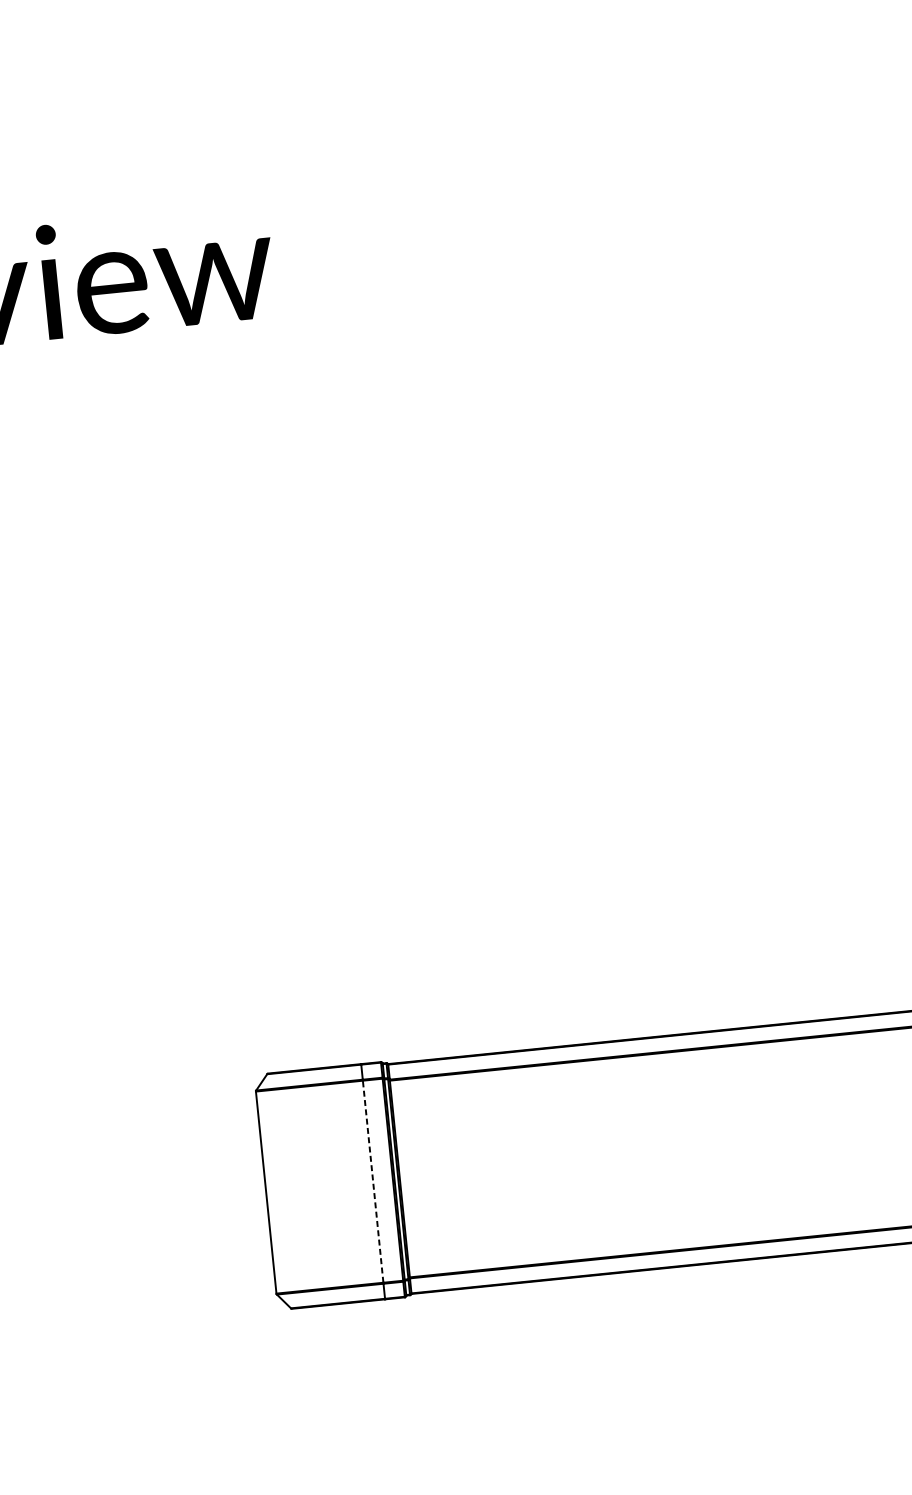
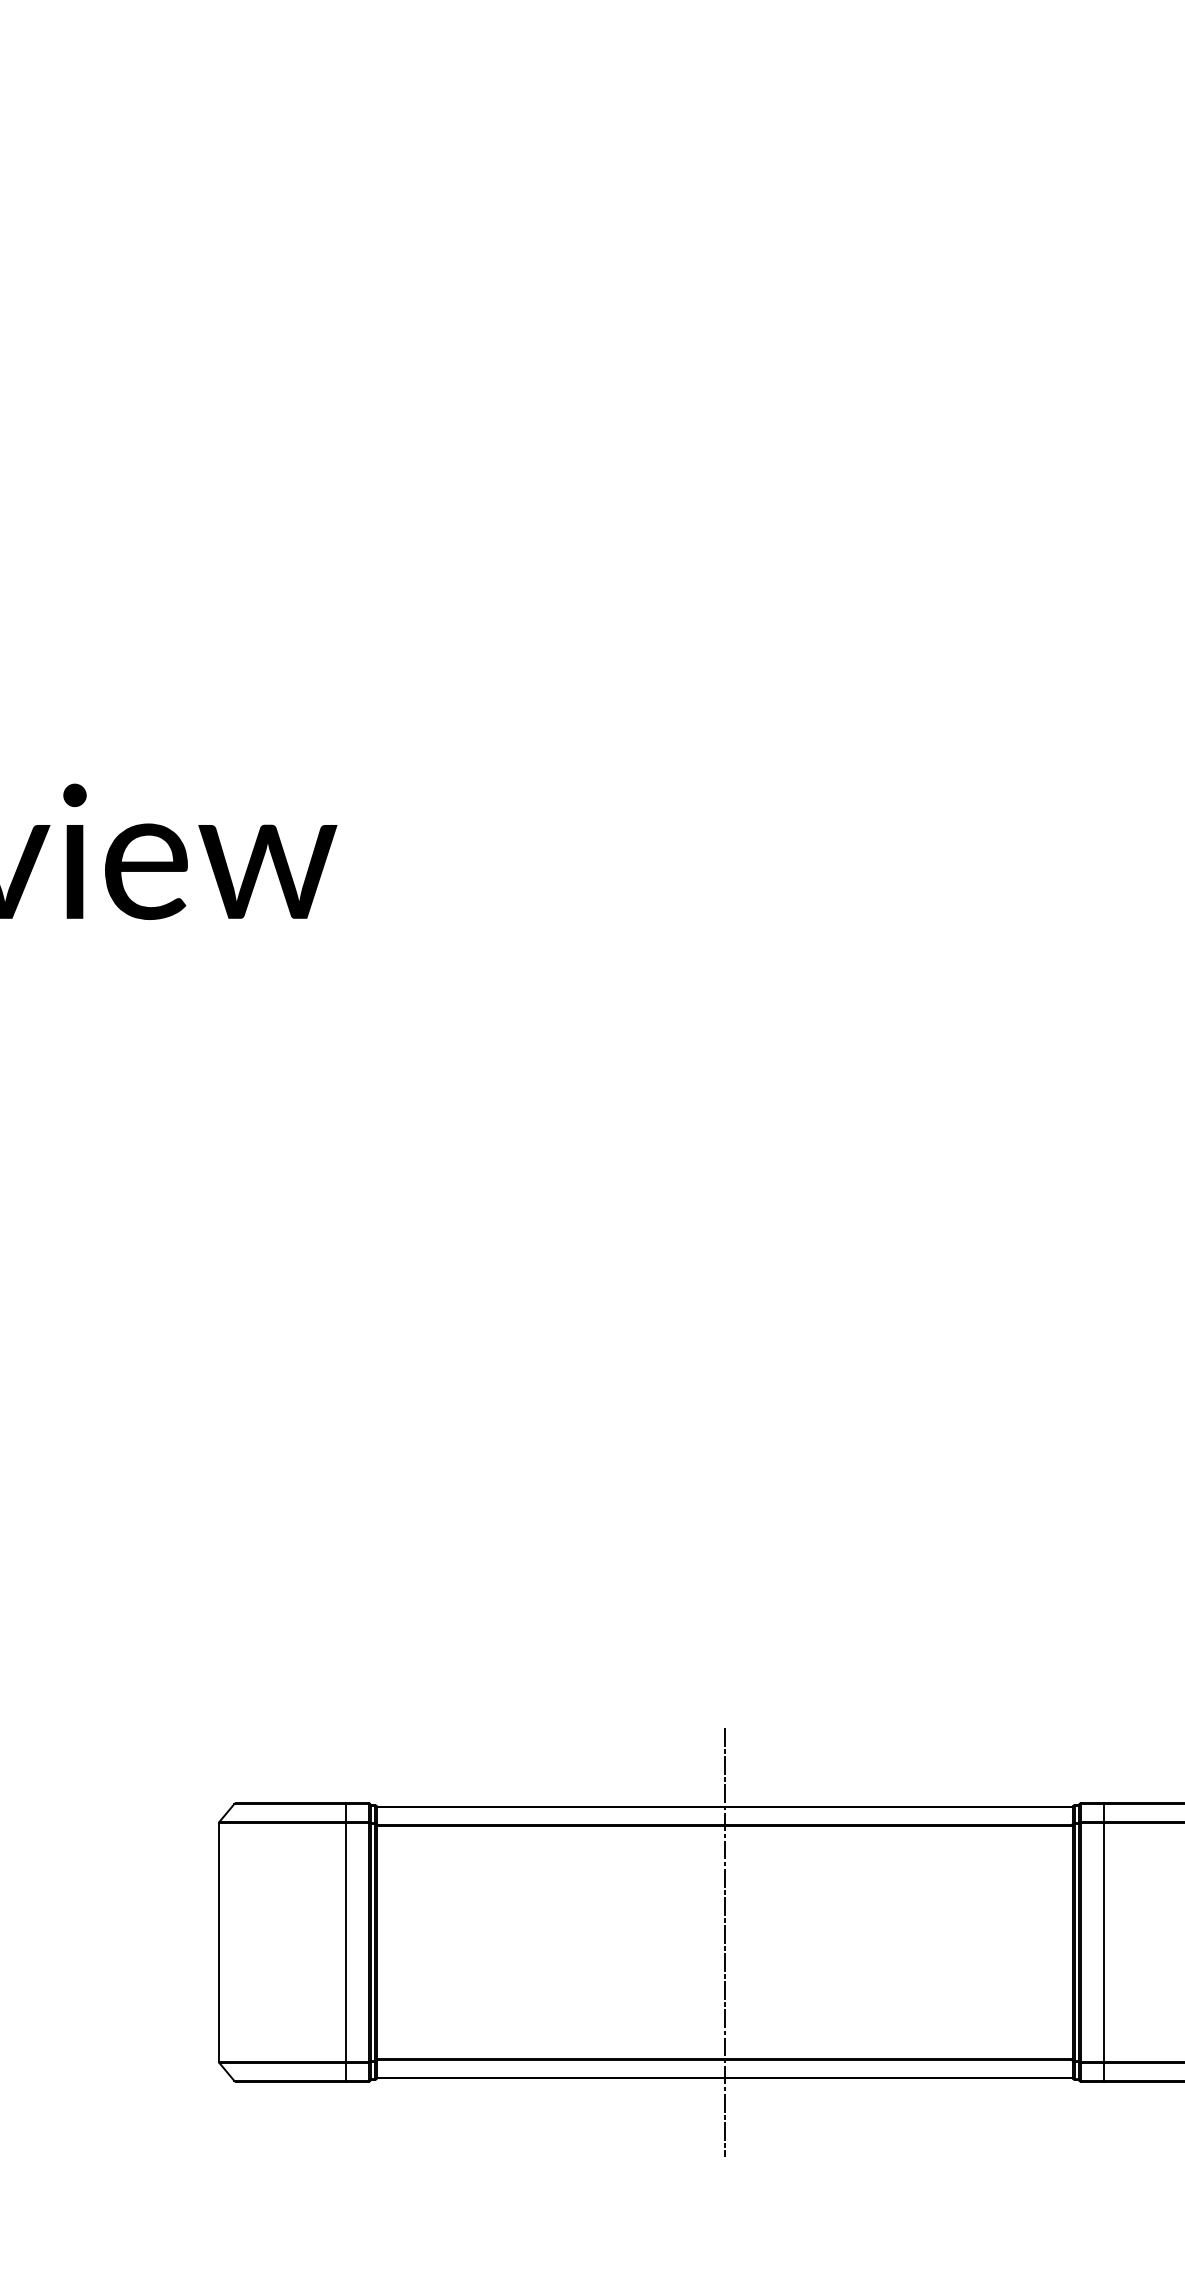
line: (693, 1149) -> (724, 1942), added
line: (373, 1181) -> (345, 1942), dashed -> solid

